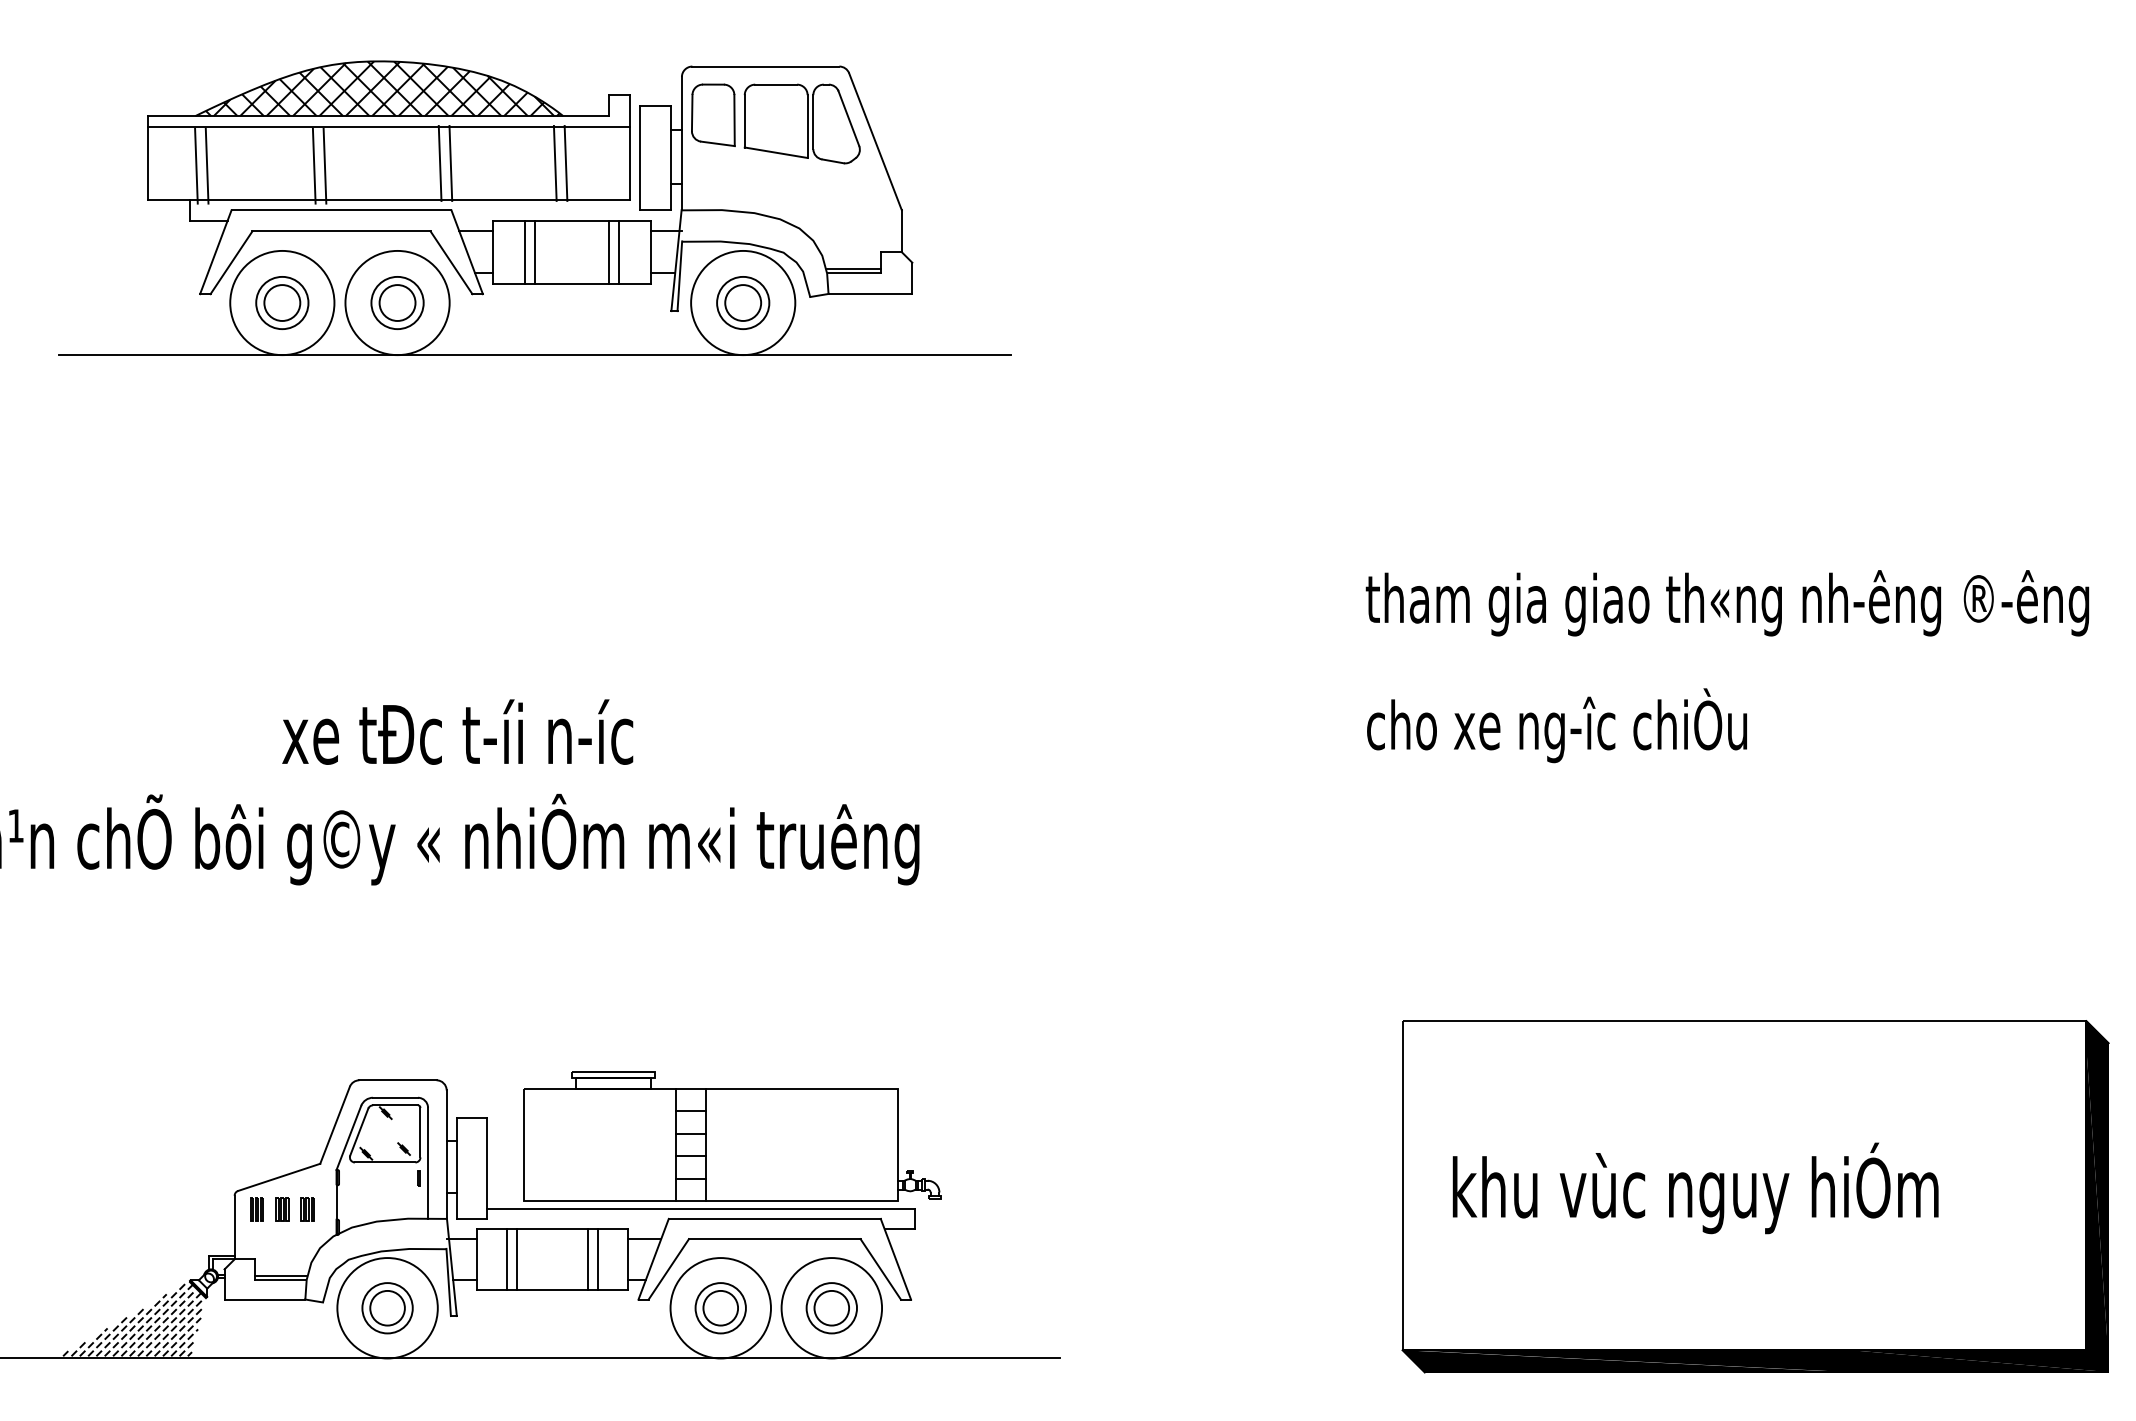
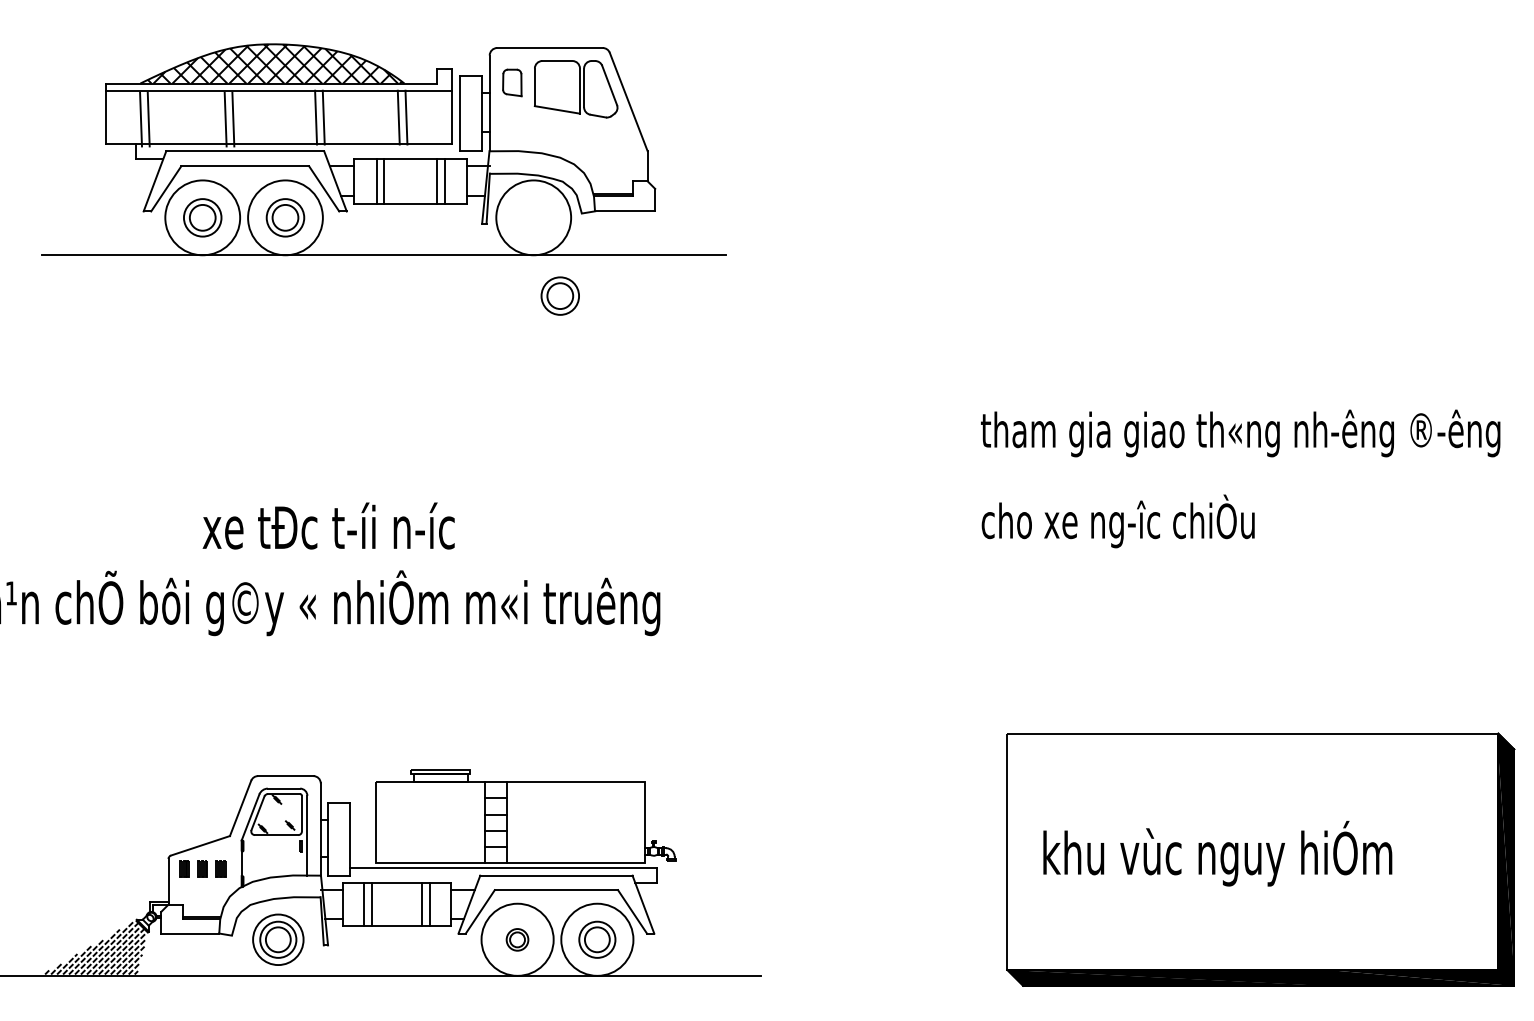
part: (713, 114) -> (512, 82), size x0.6
part: (743, 302) -> (560, 295), moved
circle: (387, 1308) -> (278, 939), size x0.7
part: (720, 1308) -> (517, 939), size x0.6

